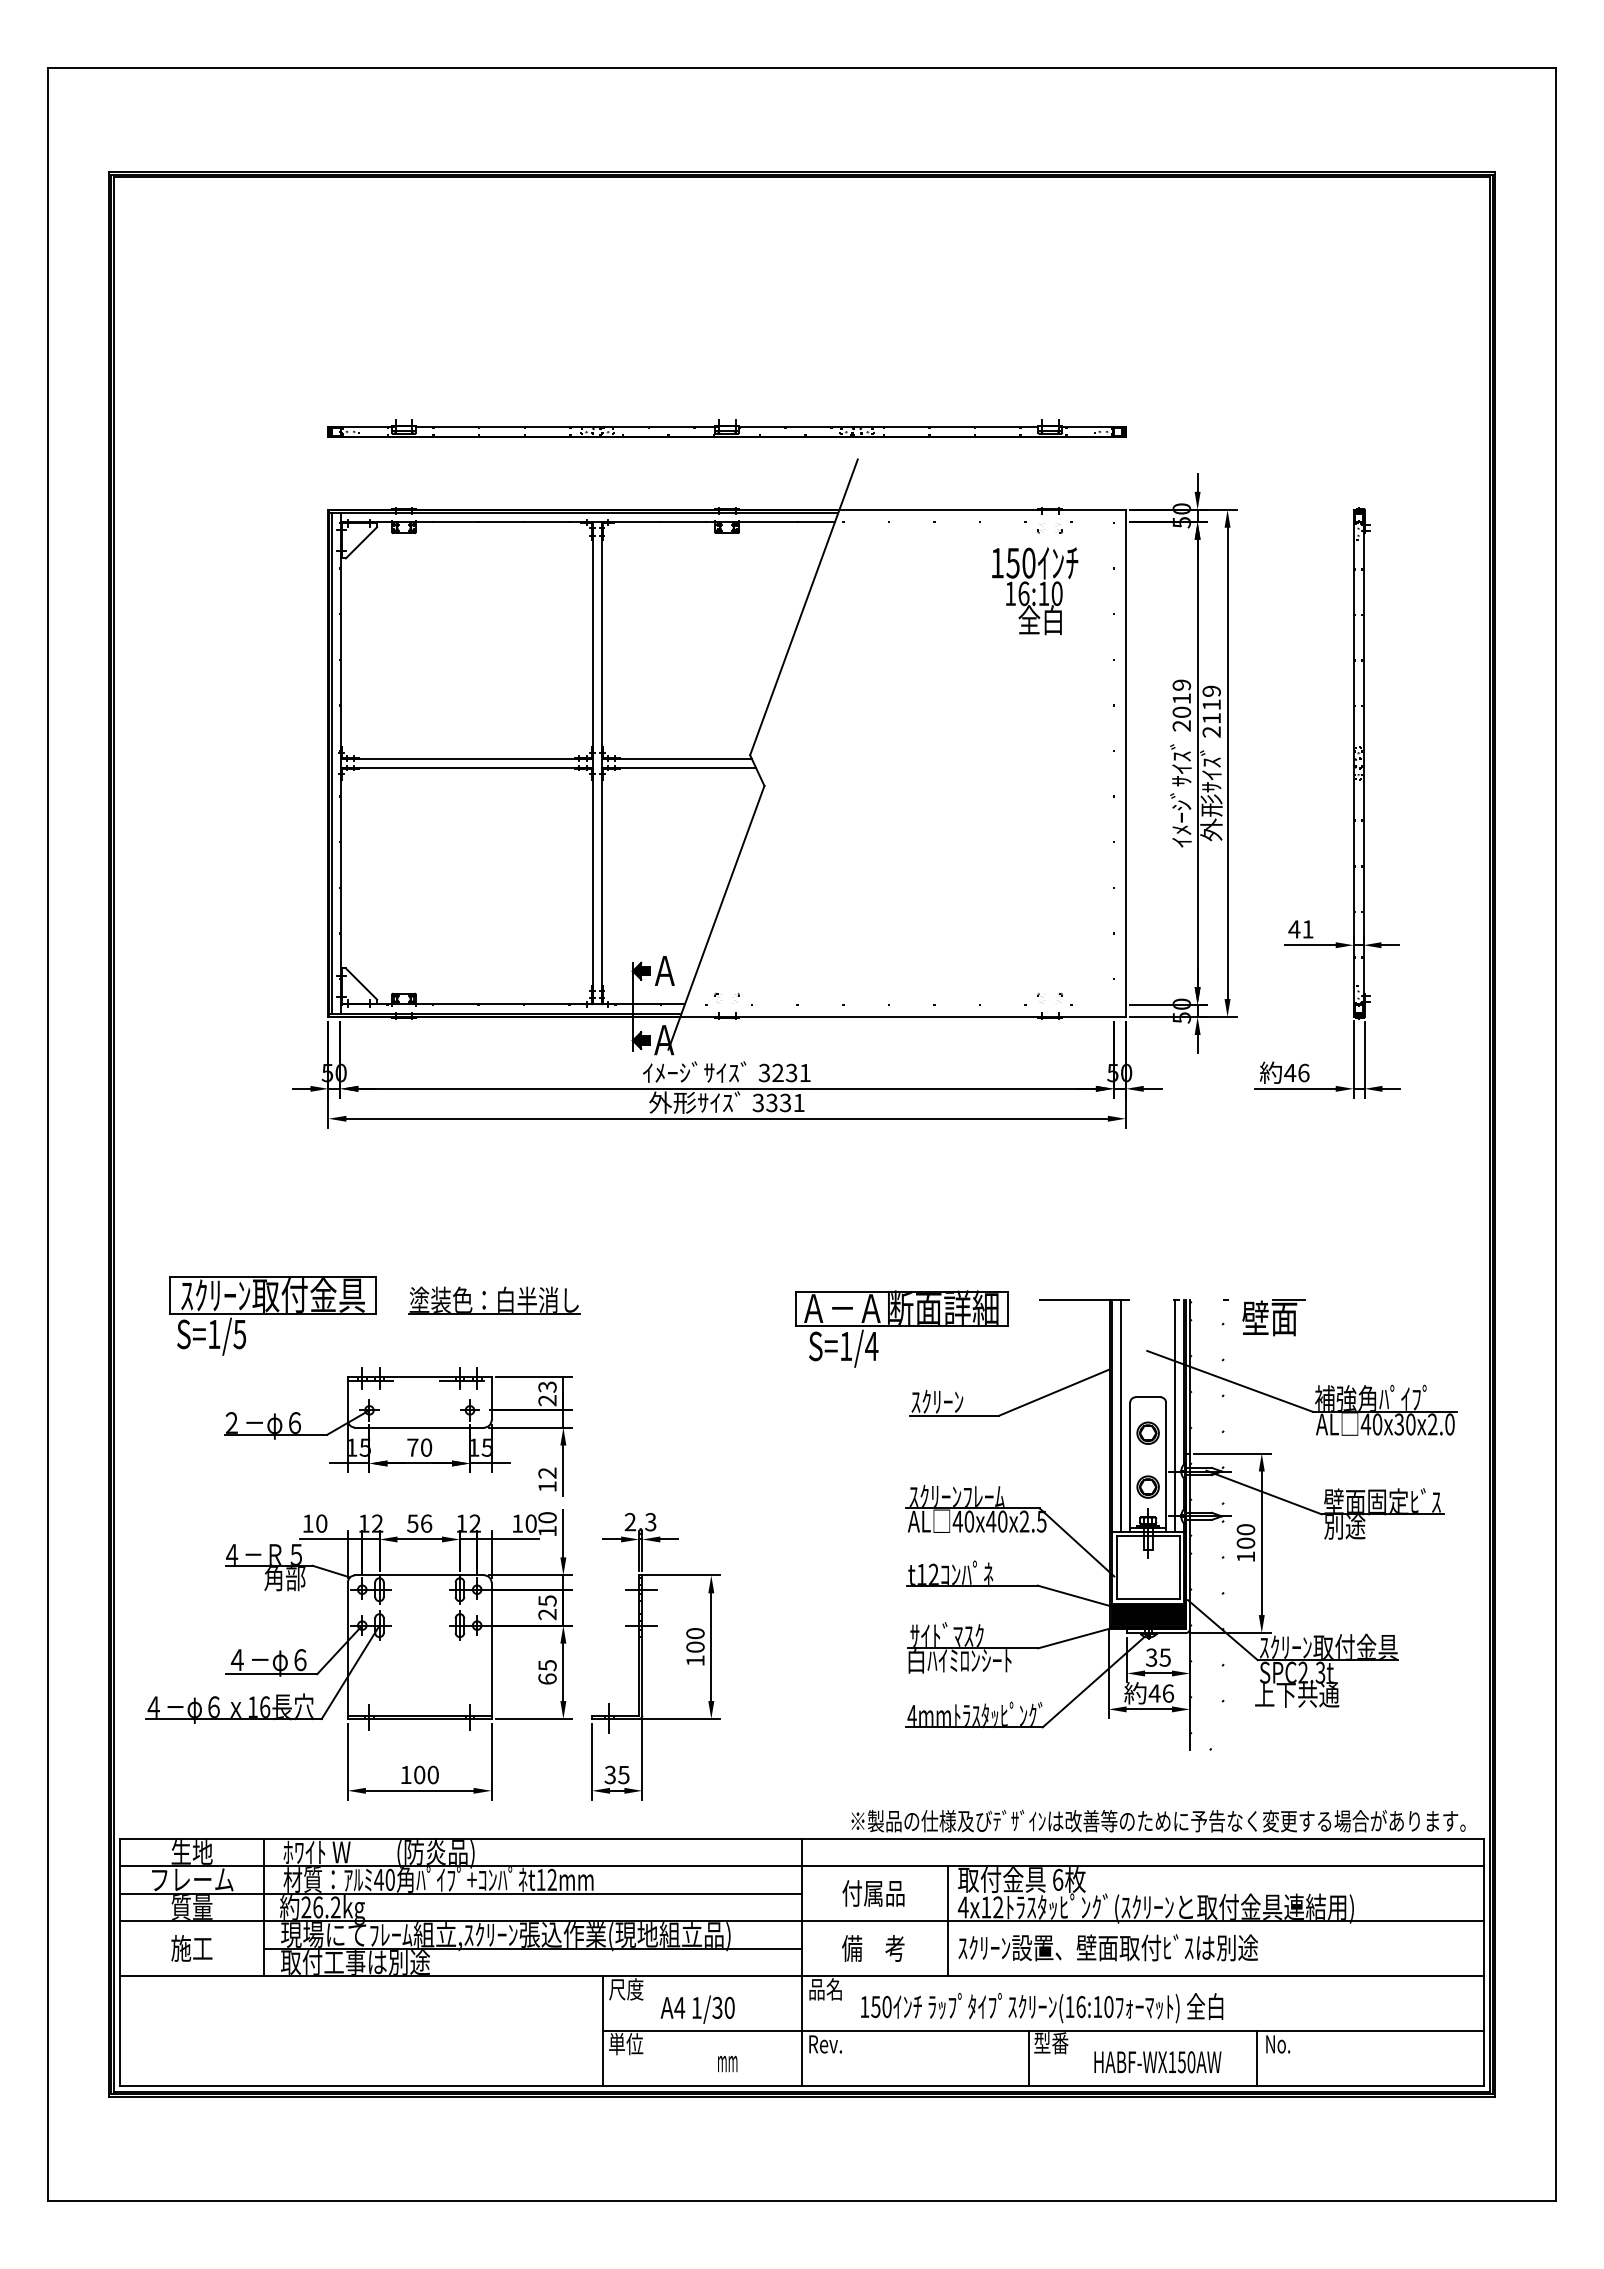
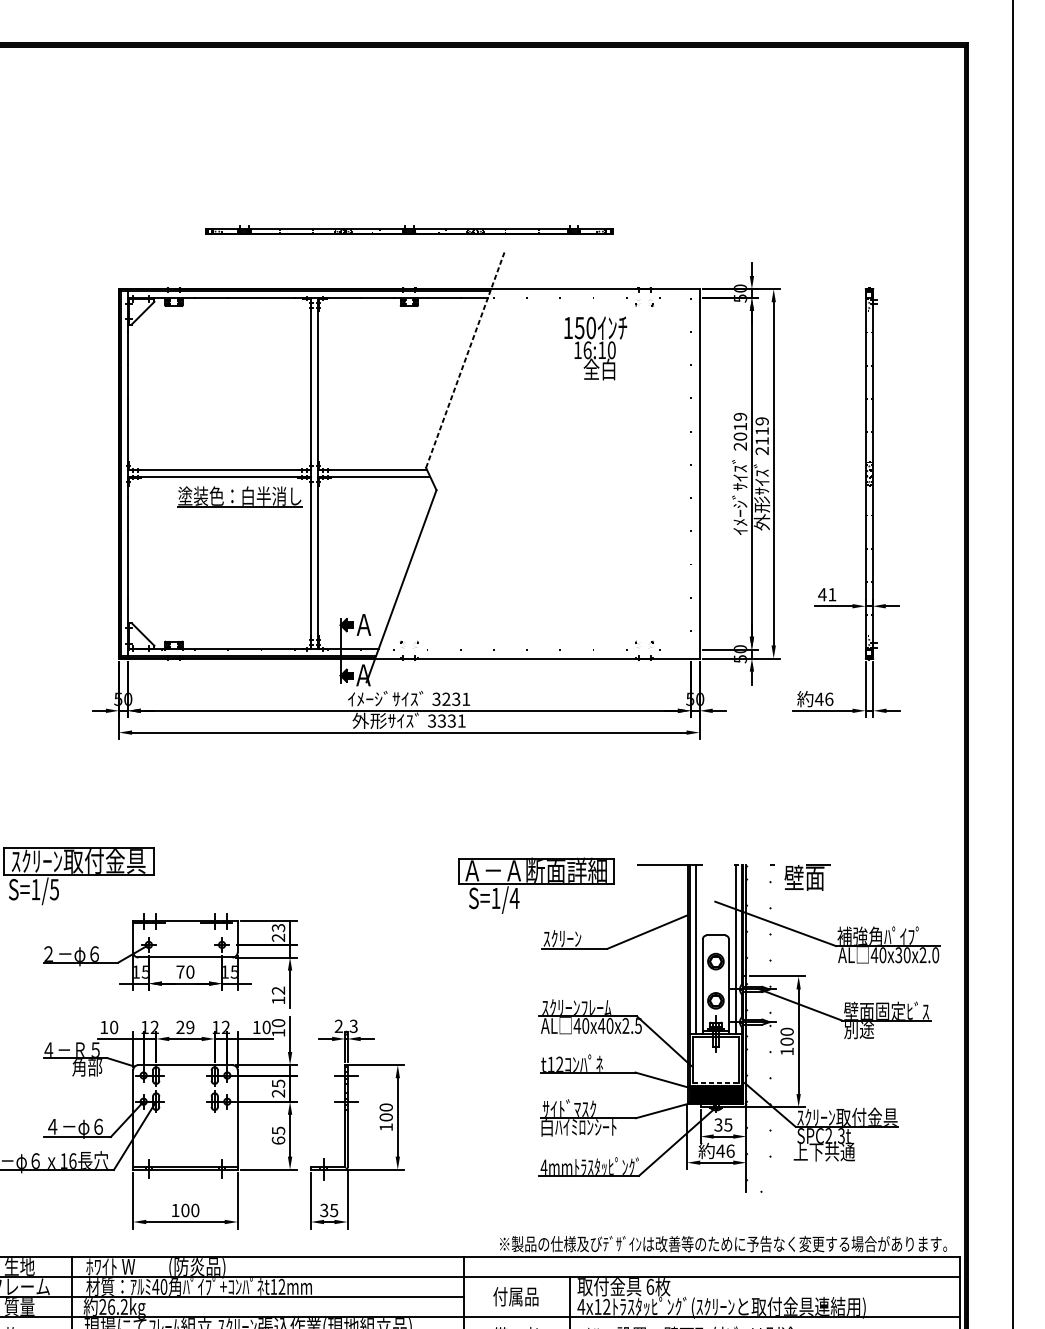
part: (726, 428) -> (408, 229), size x0.7
text: (1035, 591) -> (596, 348), moved
line: (804, 606) -> (465, 359), solid -> dashed
part: (494, 1300) -> (239, 496), moved
text: (419, 1523) -> (185, 1027), 56 -> 29
line: (1148, 1599) -> (716, 1082), solid -> dashed

